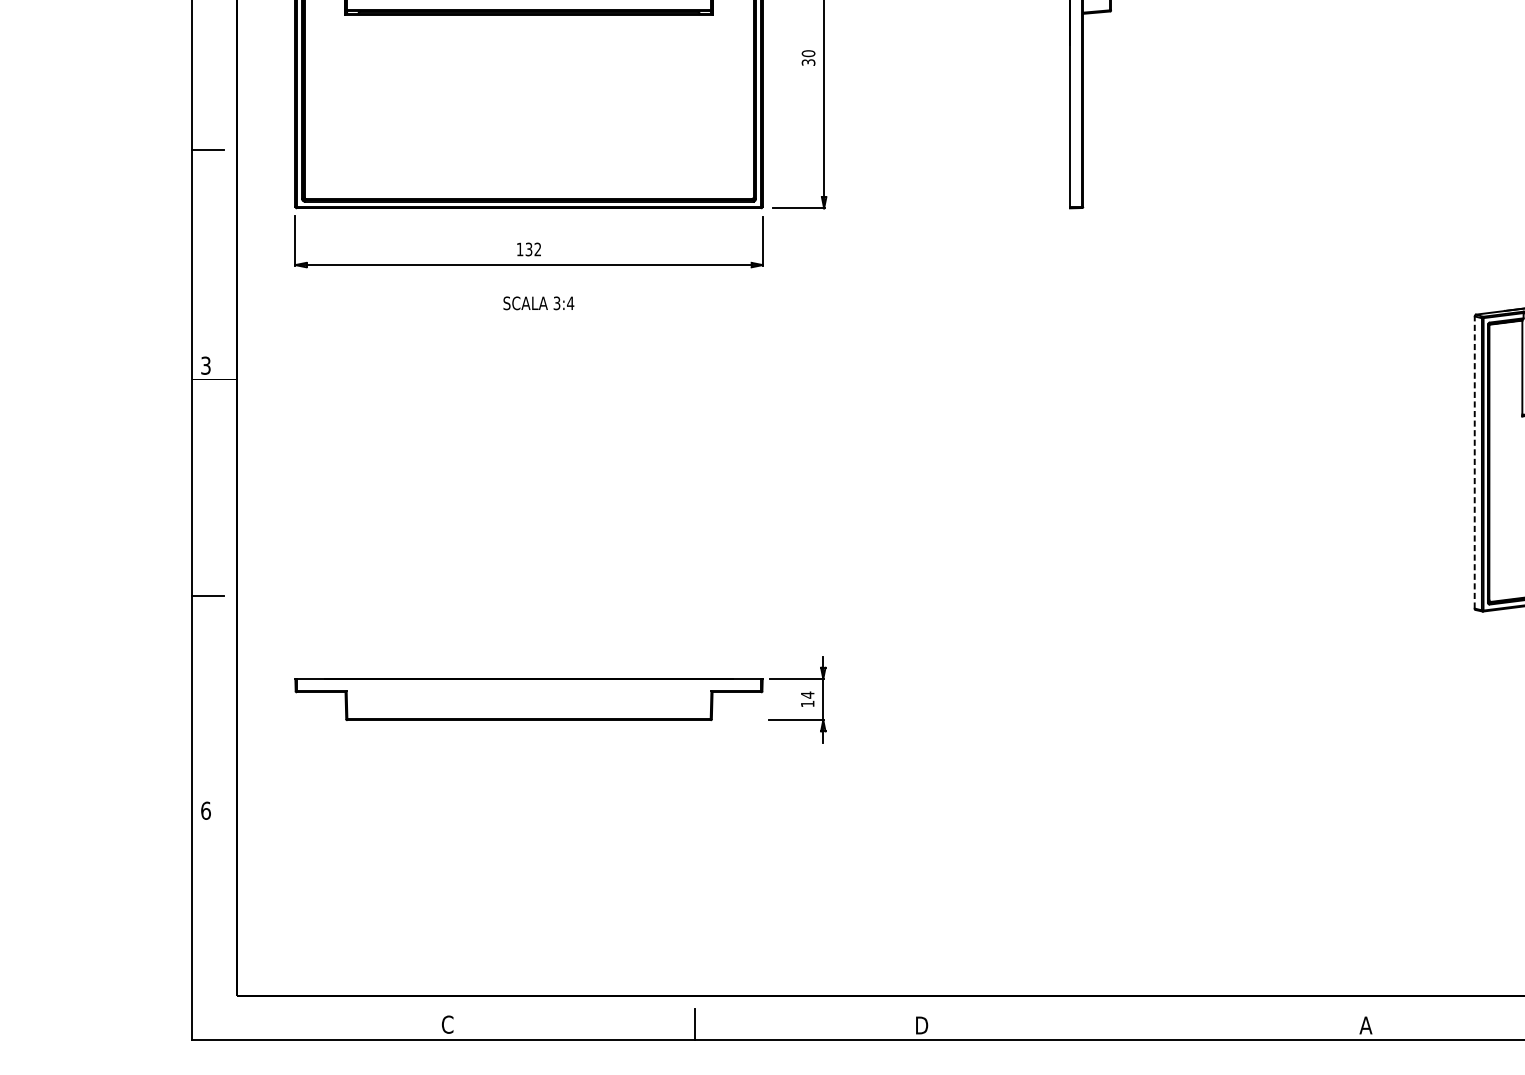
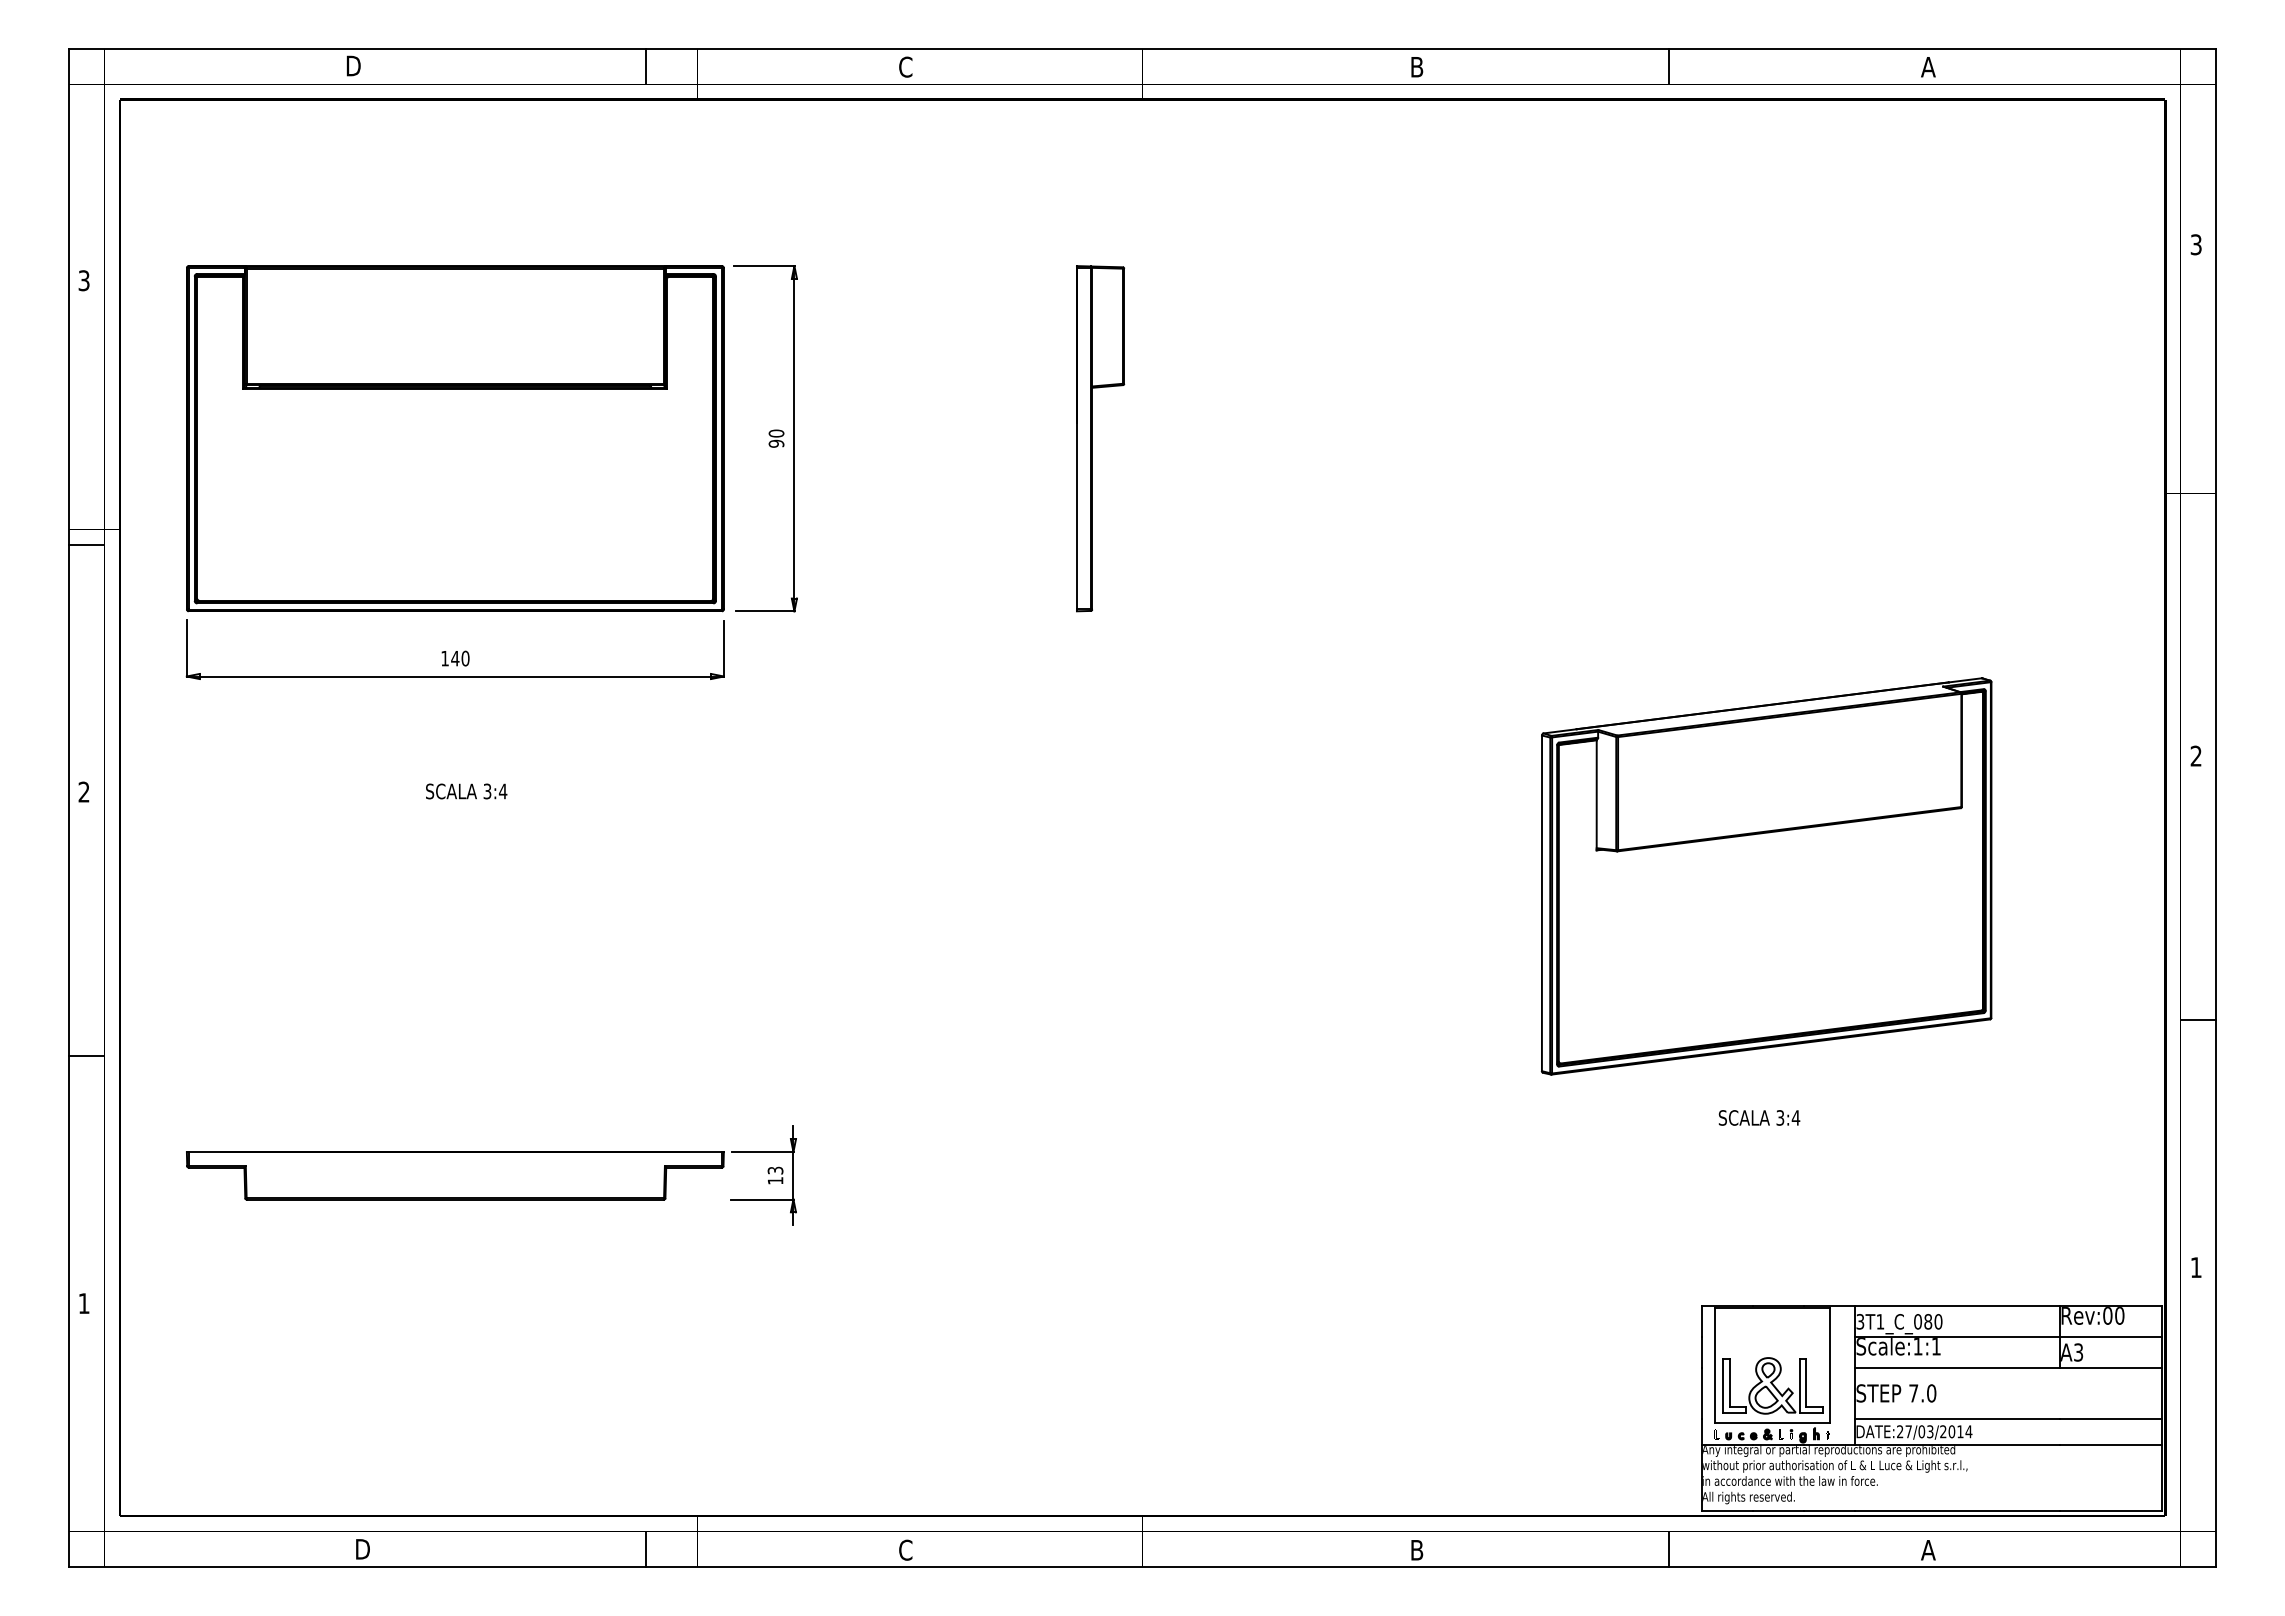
text: (808, 62) -> (776, 443), 30 -> 90
text: (533, 249) -> (460, 658), 132 -> 140
text: (538, 303) -> (466, 791), moved
text: (205, 366) -> (83, 792), 3 -> 2
line: (1474, 462) -> (1541, 903), dashed -> solid
text: (807, 695) -> (775, 1170), 14 -> 13
text: (205, 810) -> (83, 1303), 6 -> 1
text: (448, 1023) -> (362, 1548), C -> D
text: (921, 1024) -> (906, 1549), D -> C
text: (1365, 1025) -> (1416, 1550), A -> B

